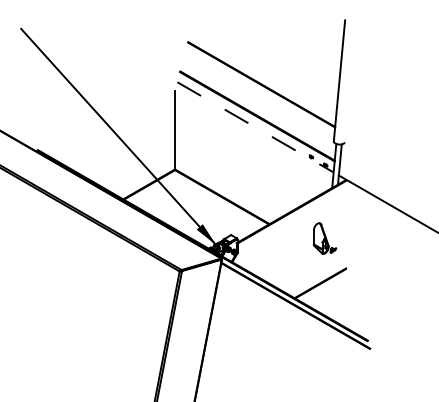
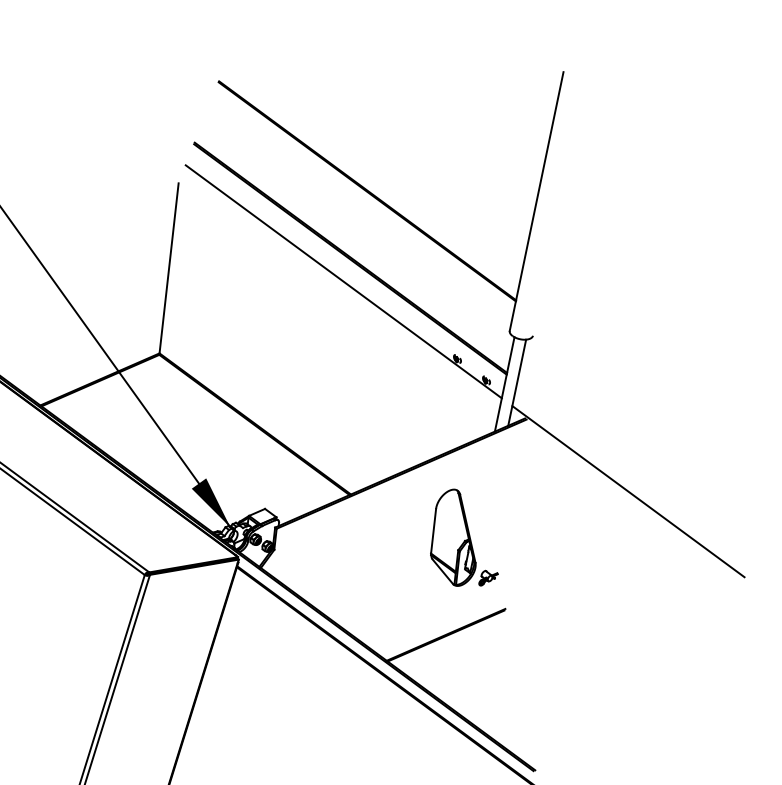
line: (255, 127) -> (343, 282), dashed -> solid
part: (324, 238) -> (465, 538), size x1.43

